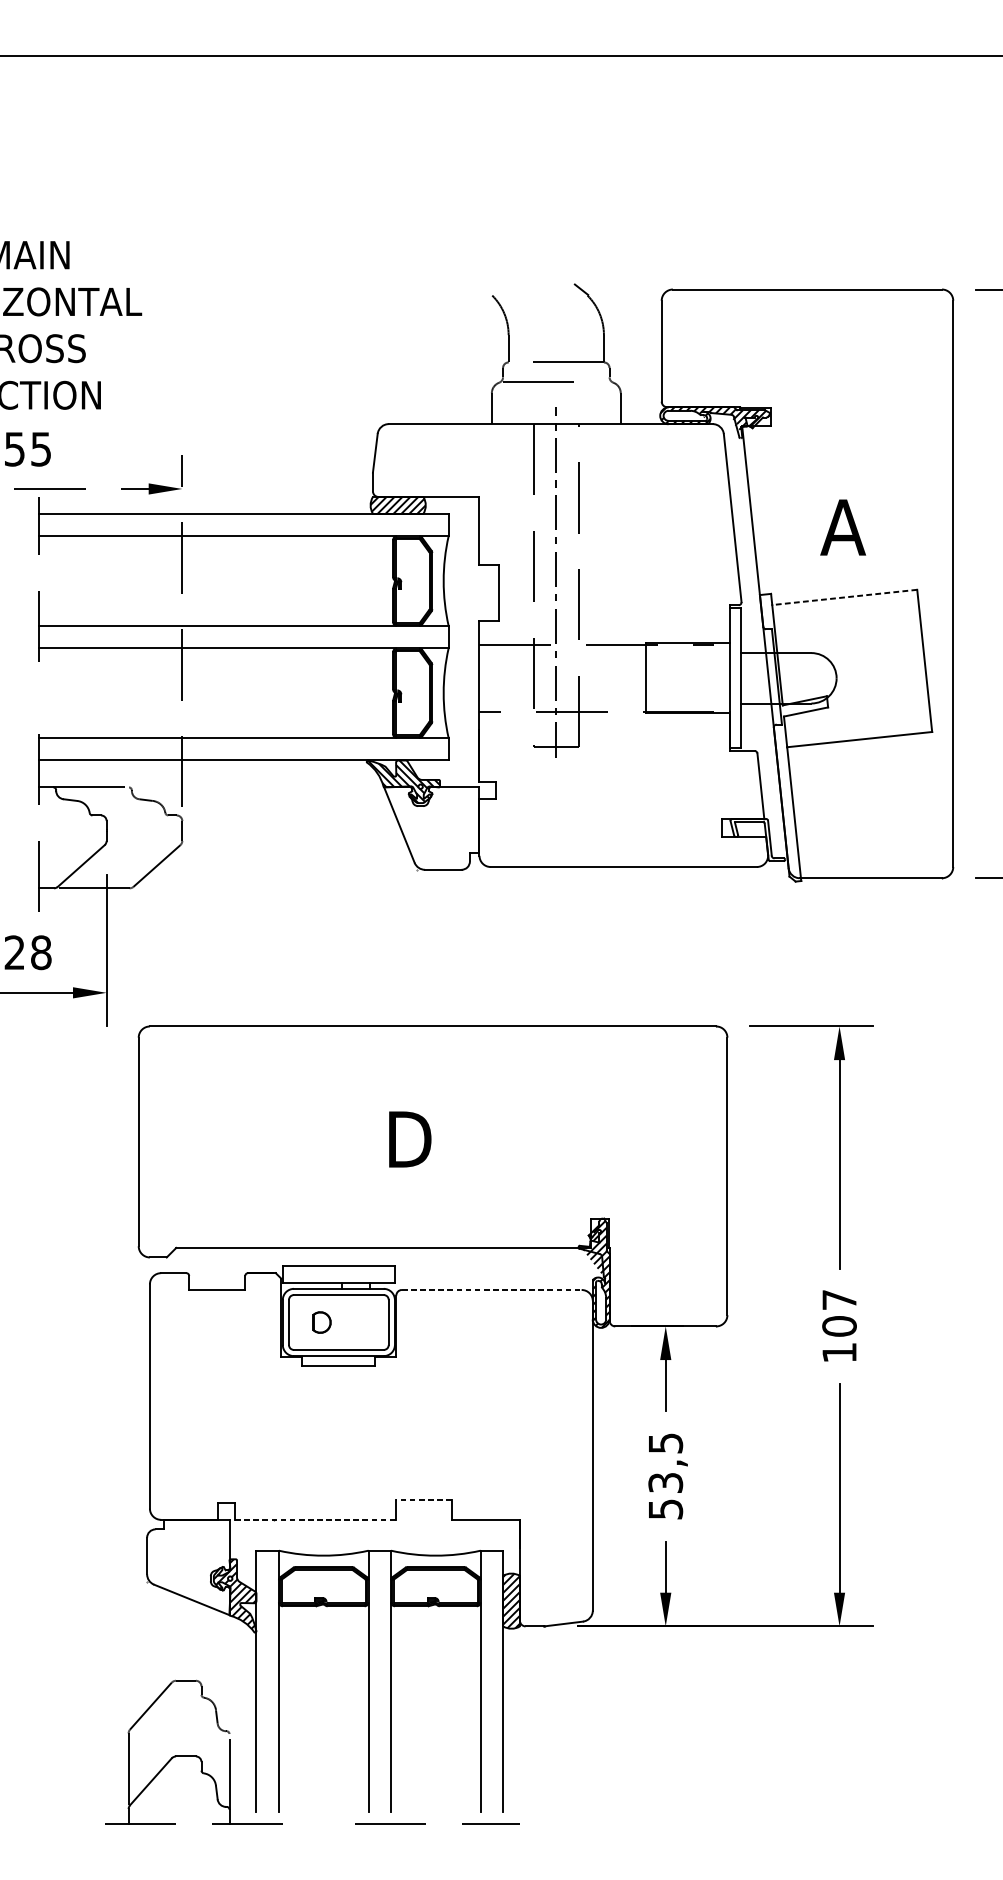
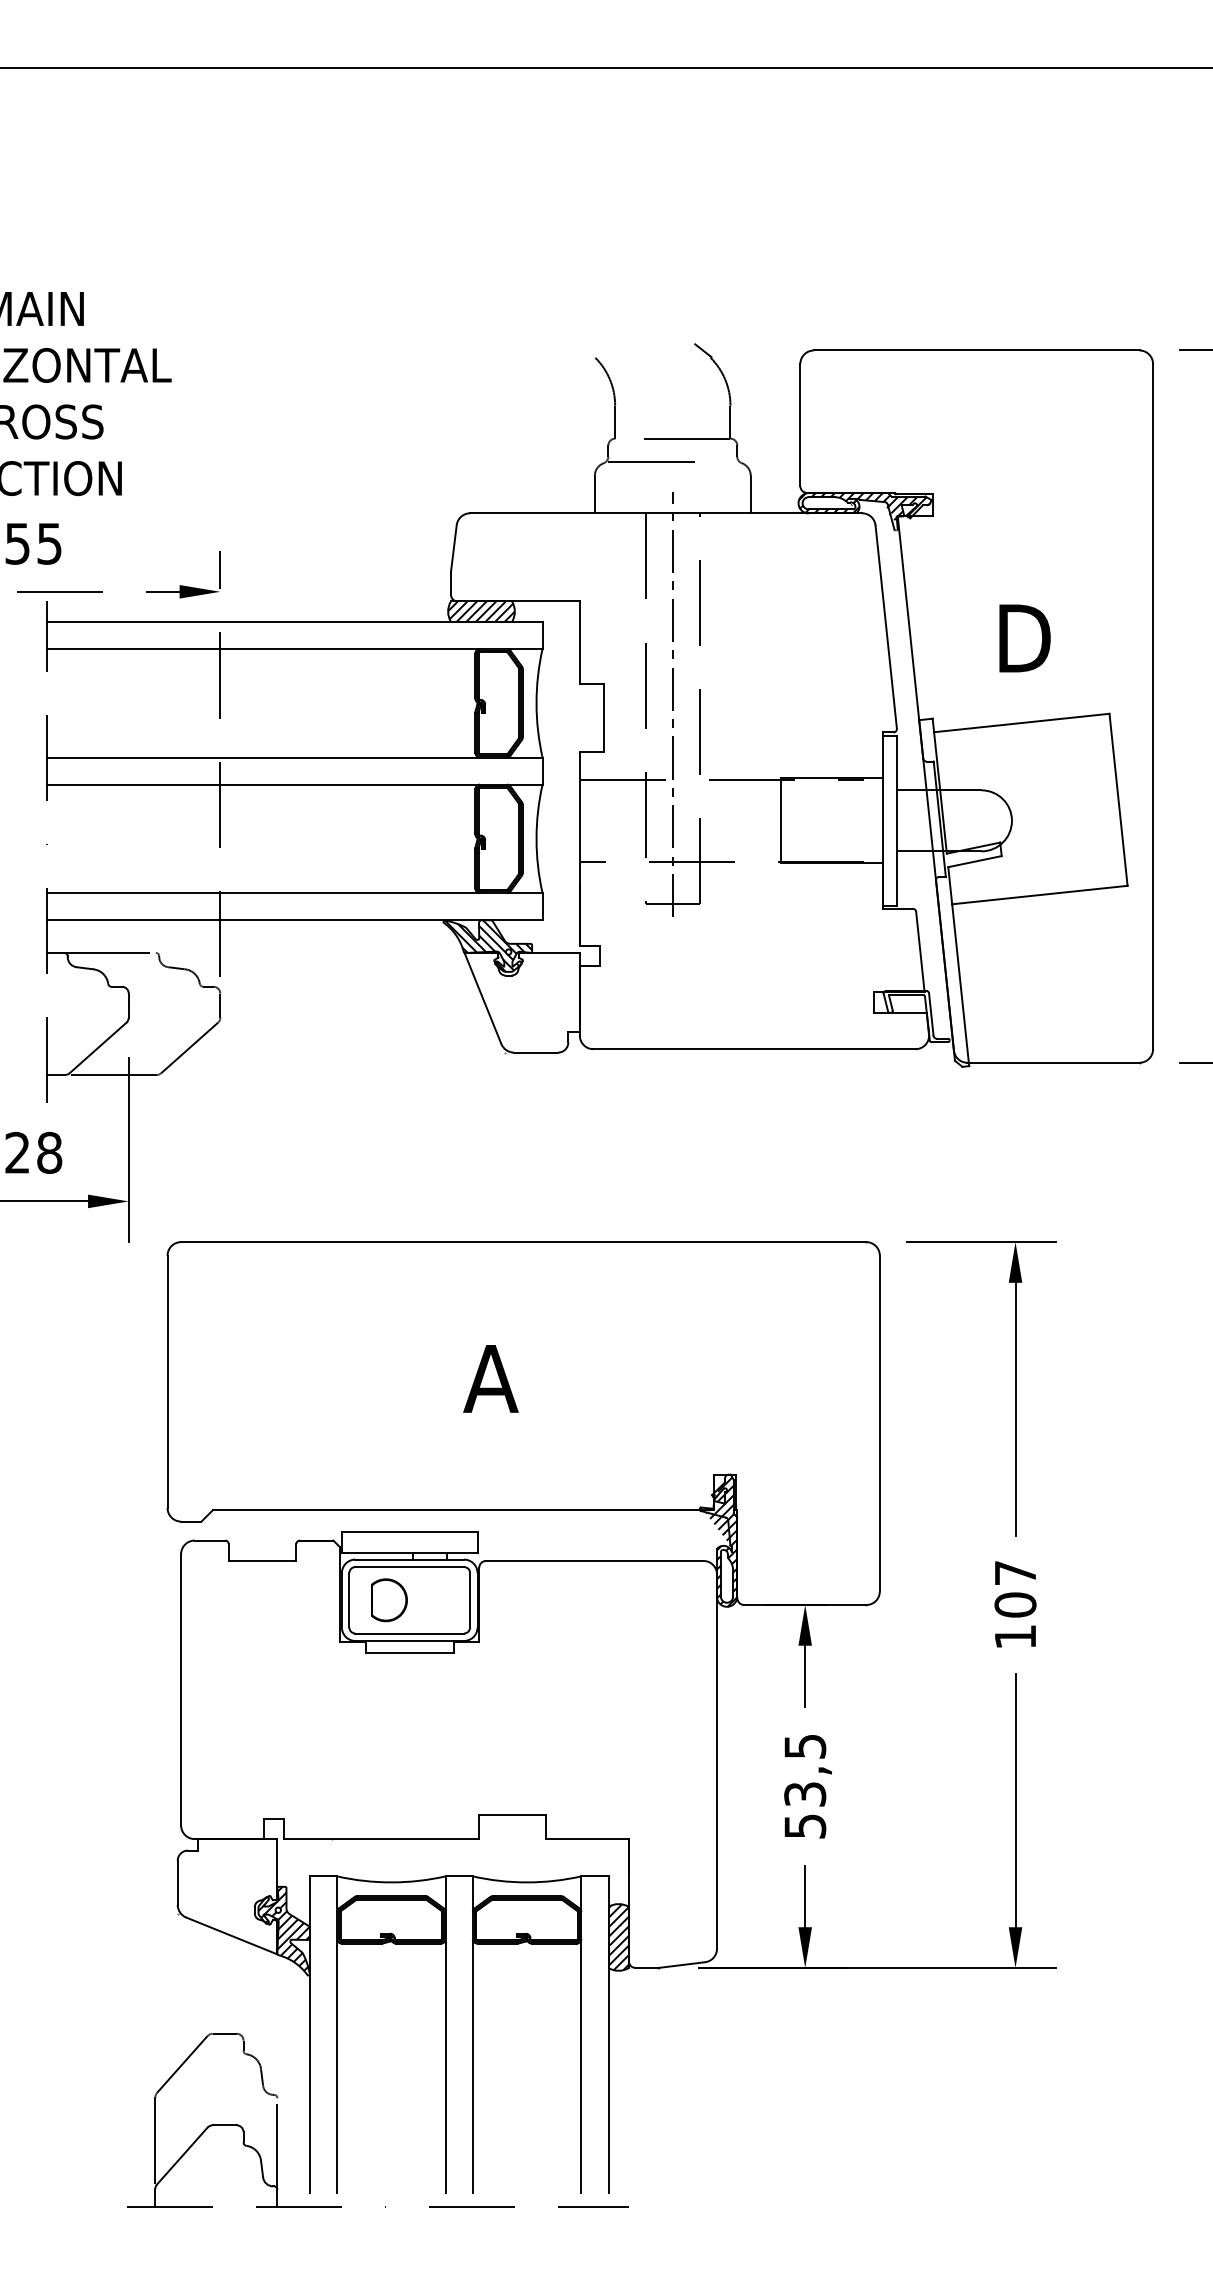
text: (844, 527) -> (1021, 638), A -> D
line: (844, 597) -> (1021, 723), dashed -> solid
text: (407, 1139) -> (492, 1378), D -> A
line: (491, 1289) -> (594, 1560), dashed -> solid
part: (322, 1322) -> (389, 1600), size x1.67
line: (423, 1500) -> (512, 1815), dashed -> solid
line: (315, 1520) -> (381, 1839), dashed -> solid

